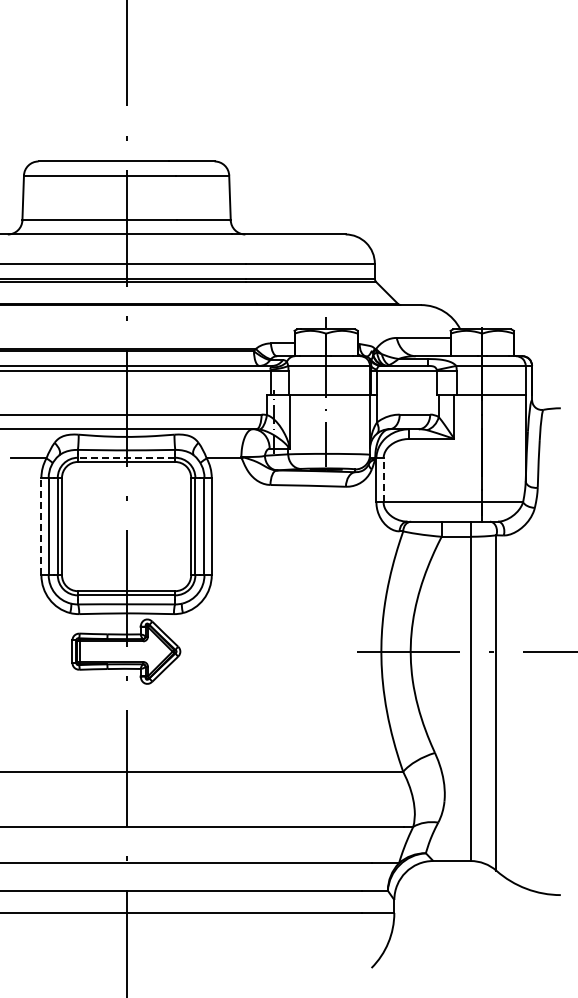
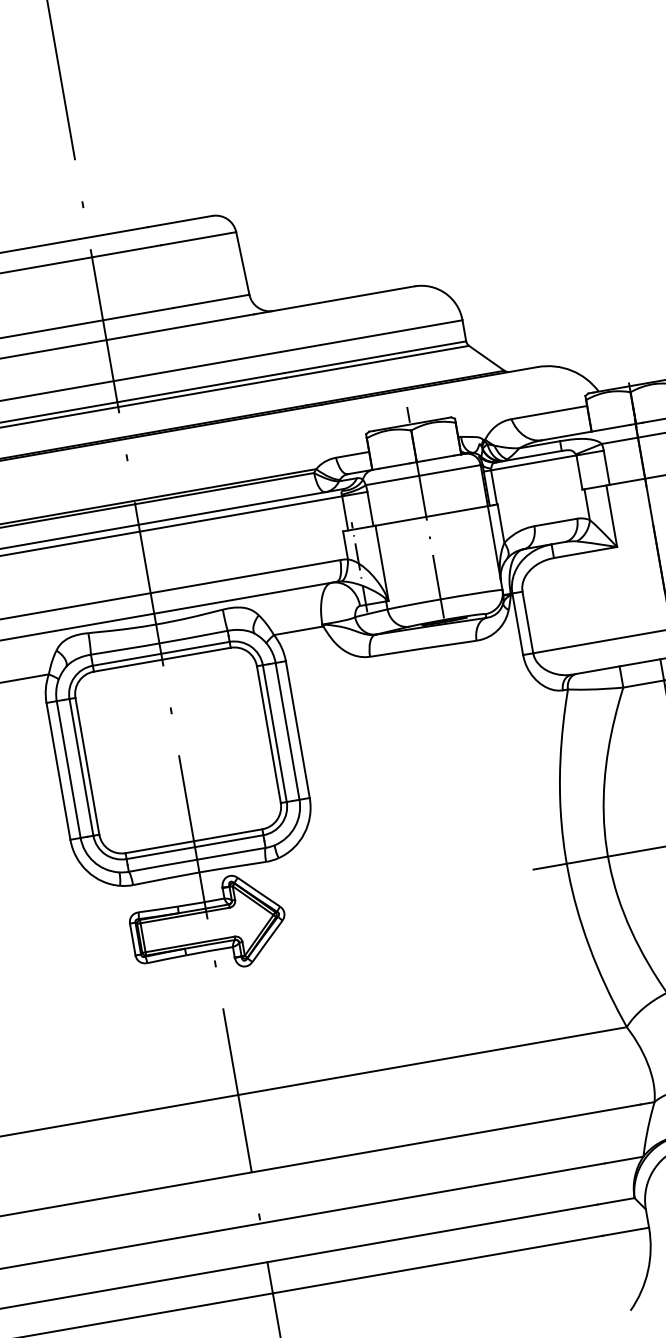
line: (126, 457) -> (161, 653), dashed -> solid
line: (383, 480) -> (527, 622), dashed -> solid
line: (41, 526) -> (58, 771), dashed -> solid

